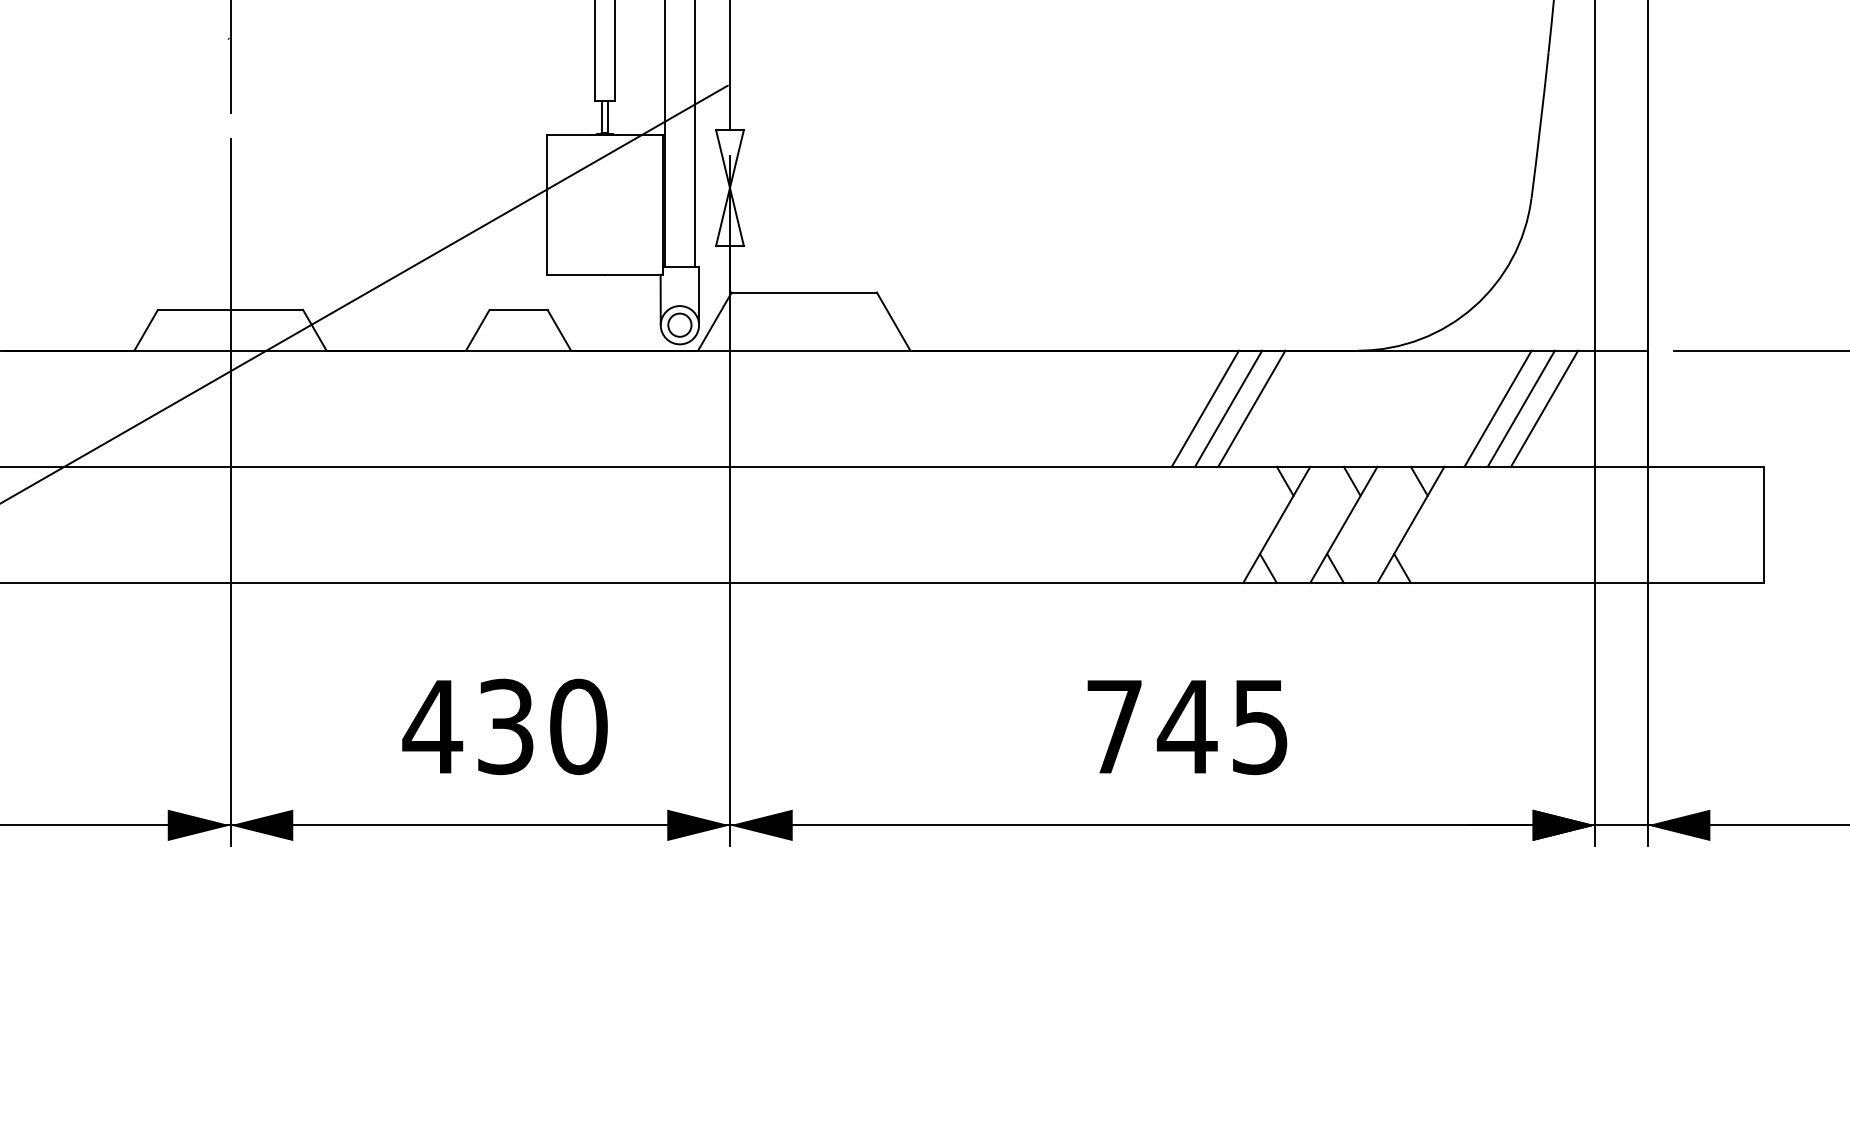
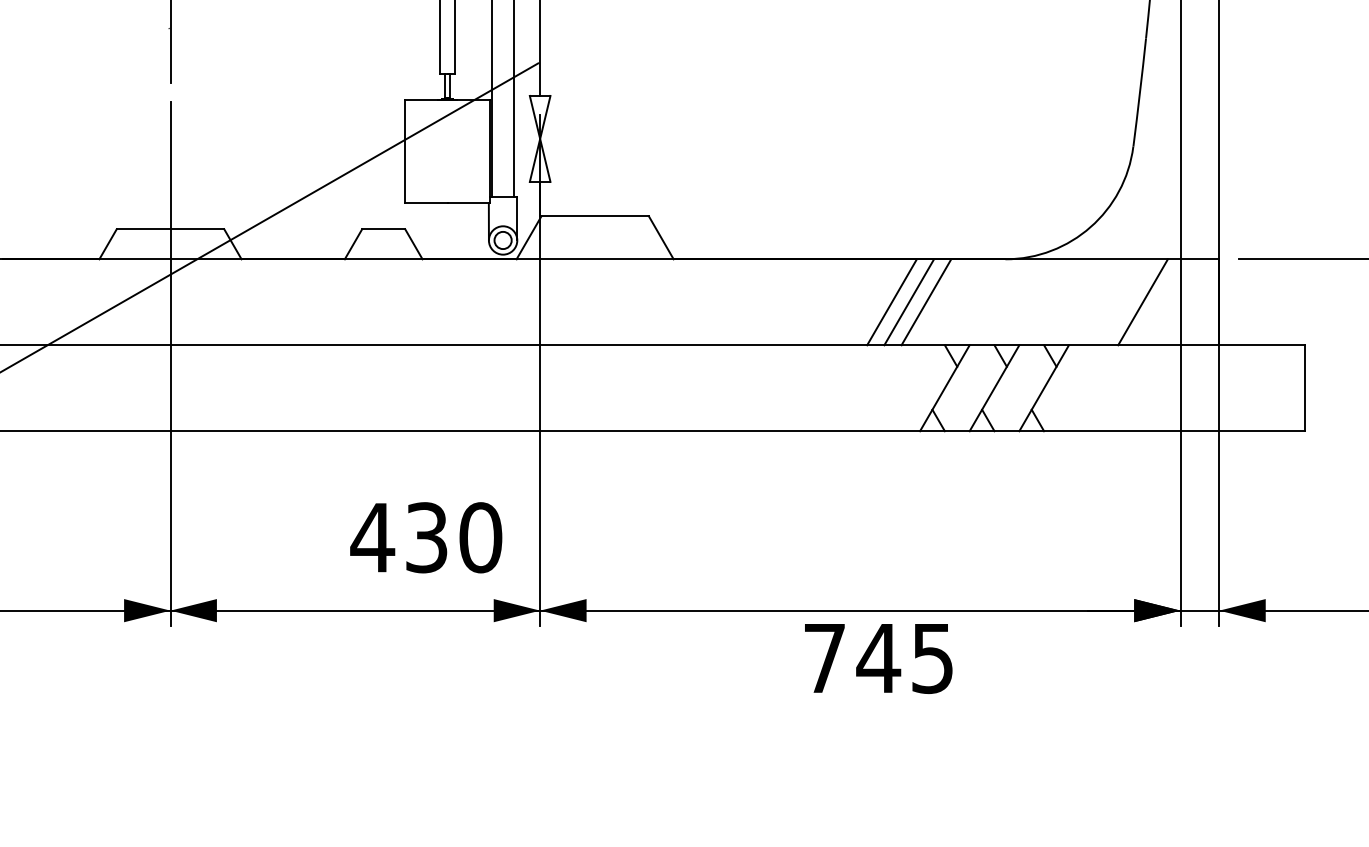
line: (1497, 408) -> (1108, 302), removed
line: (1520, 408) -> (1125, 302), removed
text: (504, 726) -> (425, 537), moved
text: (1187, 727) -> (878, 658), moved

